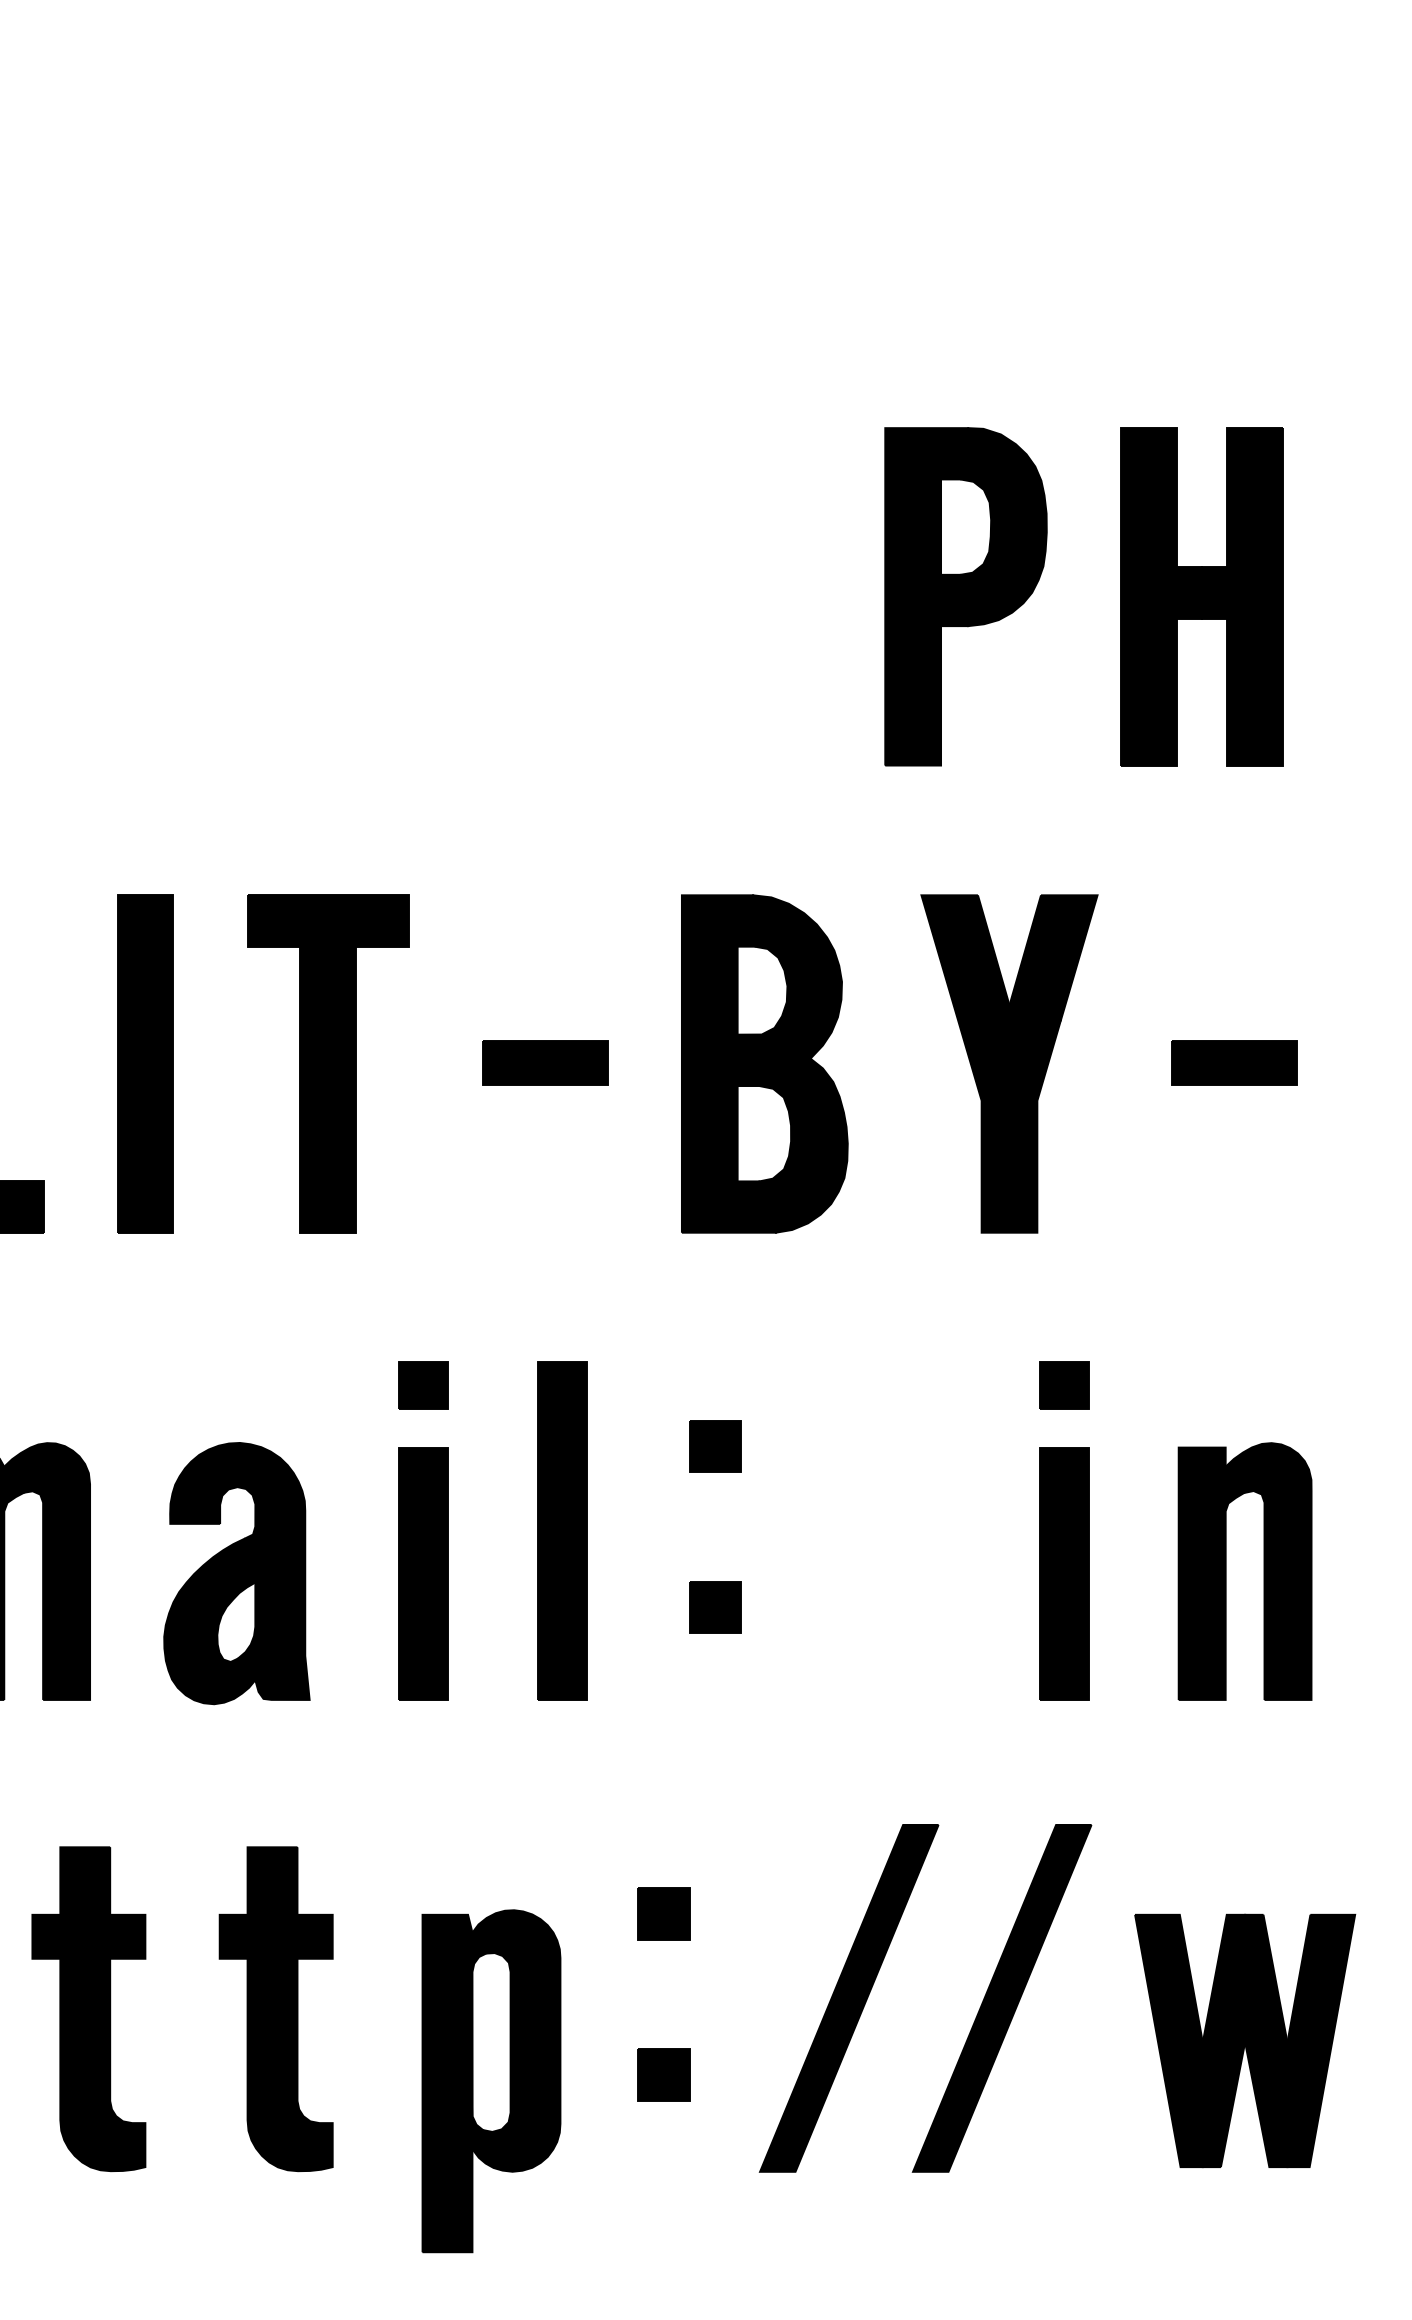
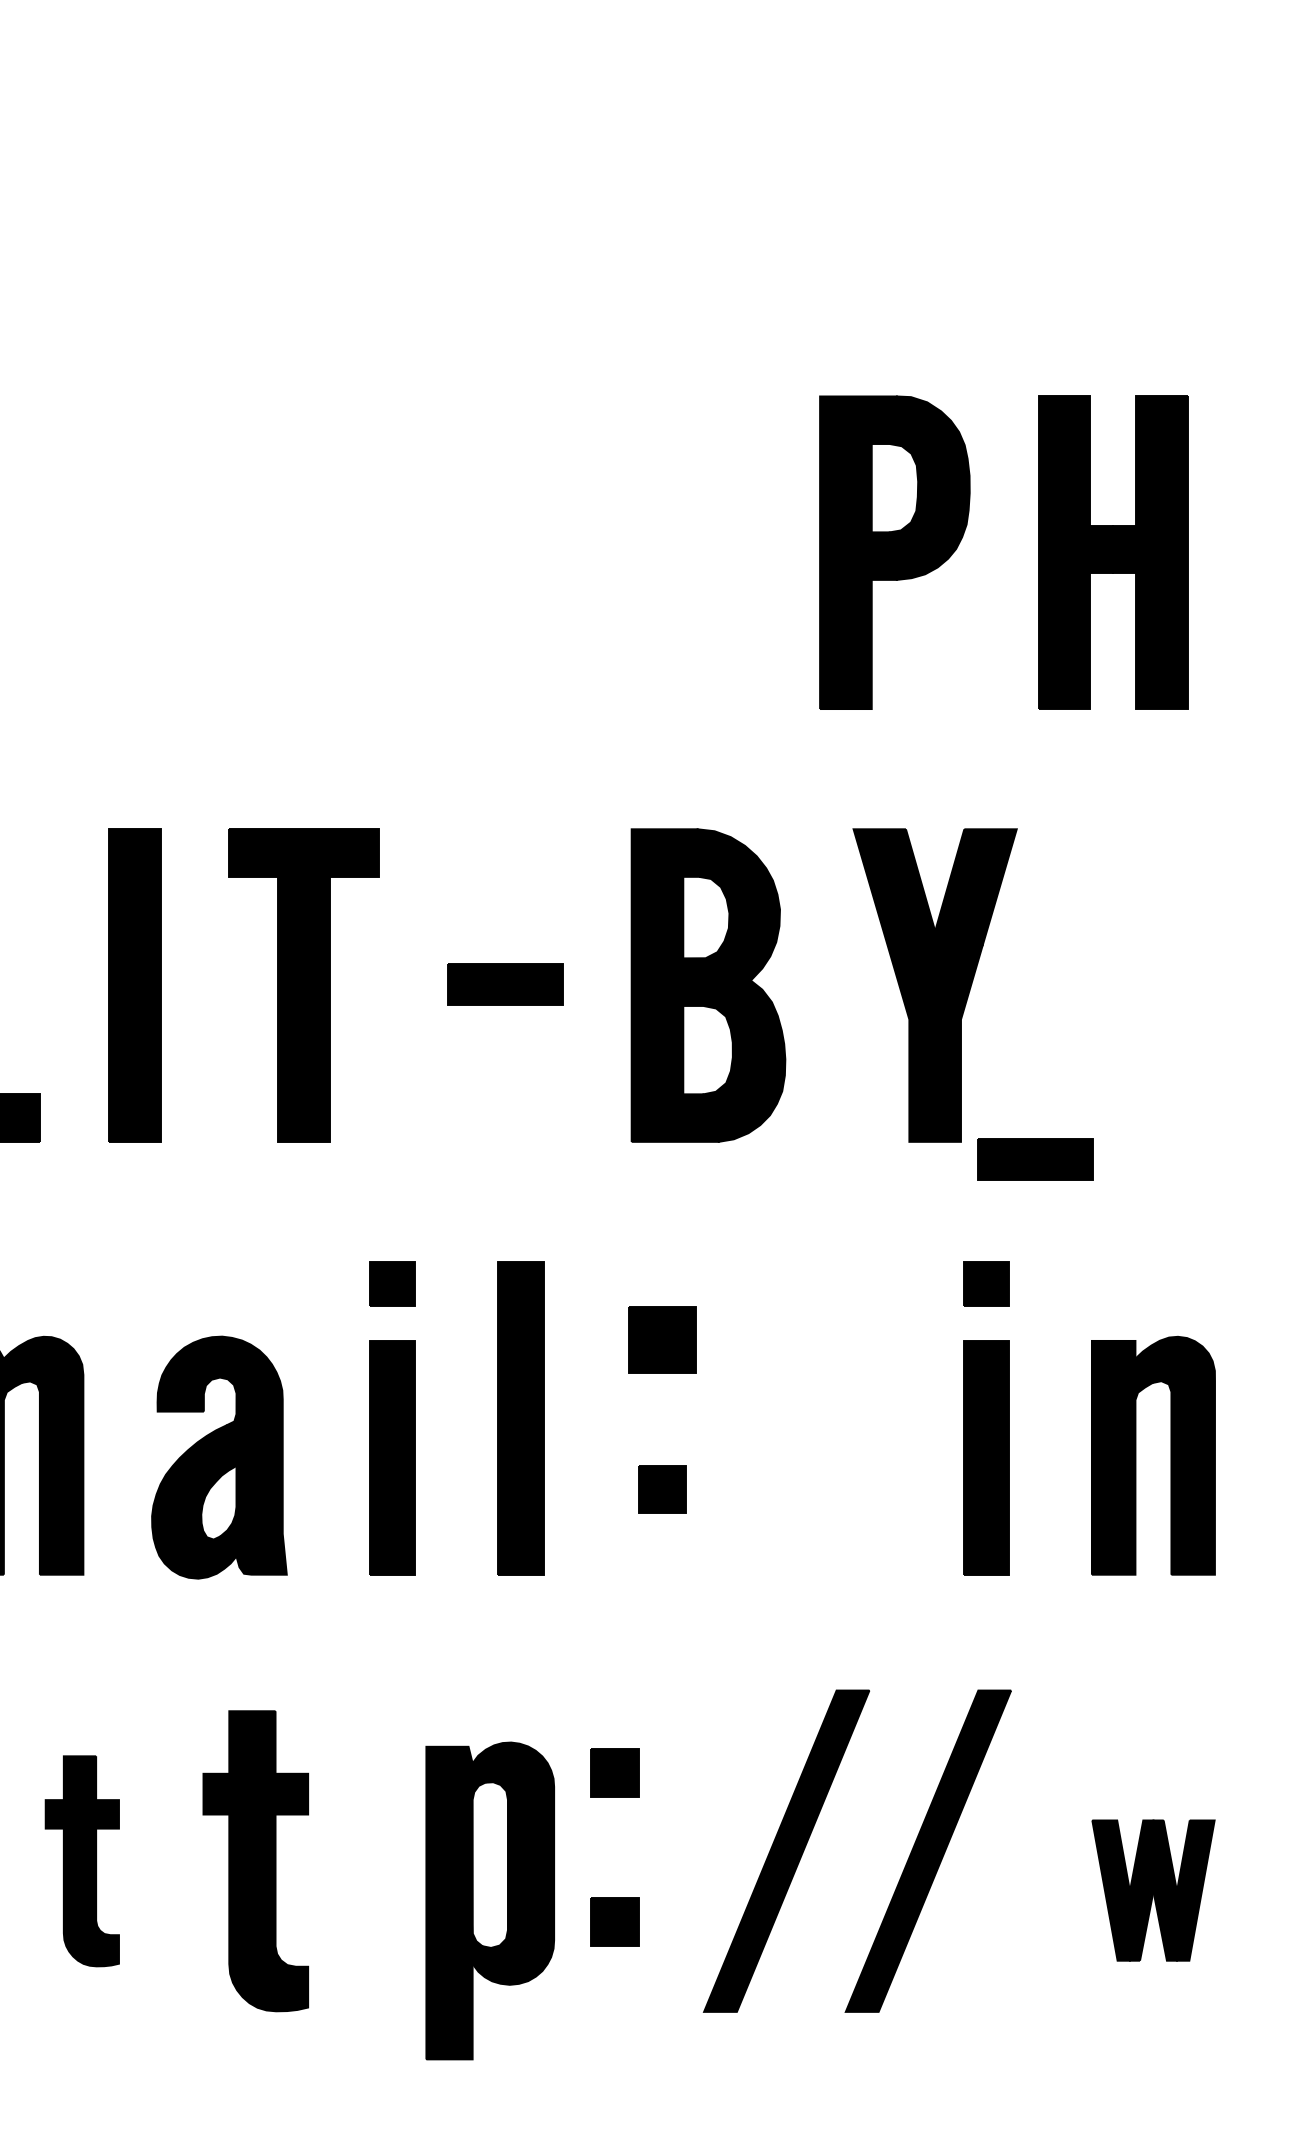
part: (1234, 1062) -> (1035, 1159), moved
part: (715, 1446) -> (662, 1339), size x1.4
part: (89, 2009) -> (82, 1861), size x0.7
part: (1245, 2040) -> (1153, 1890), size x0.6
part: (490, 2080) -> (489, 1900), moved

